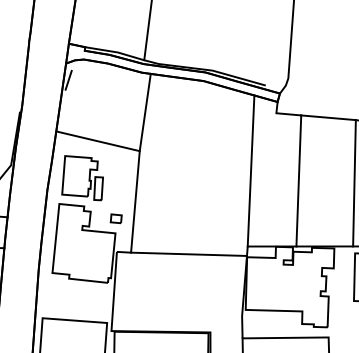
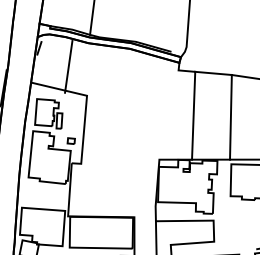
line: (144, 111) -> (68, 66), moved
line: (250, 170) -> (161, 108), removed
line: (188, 253) -> (119, 164), removed

